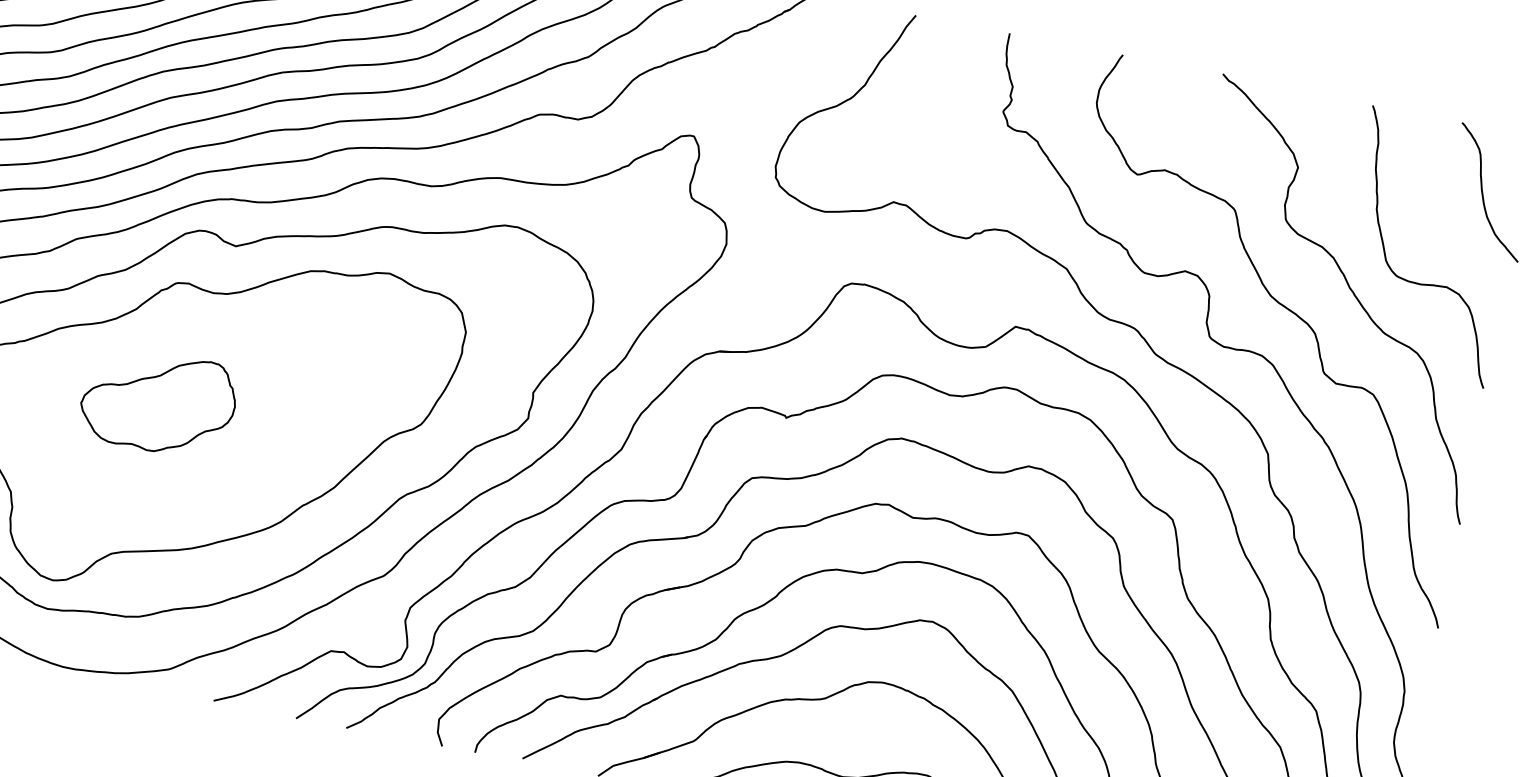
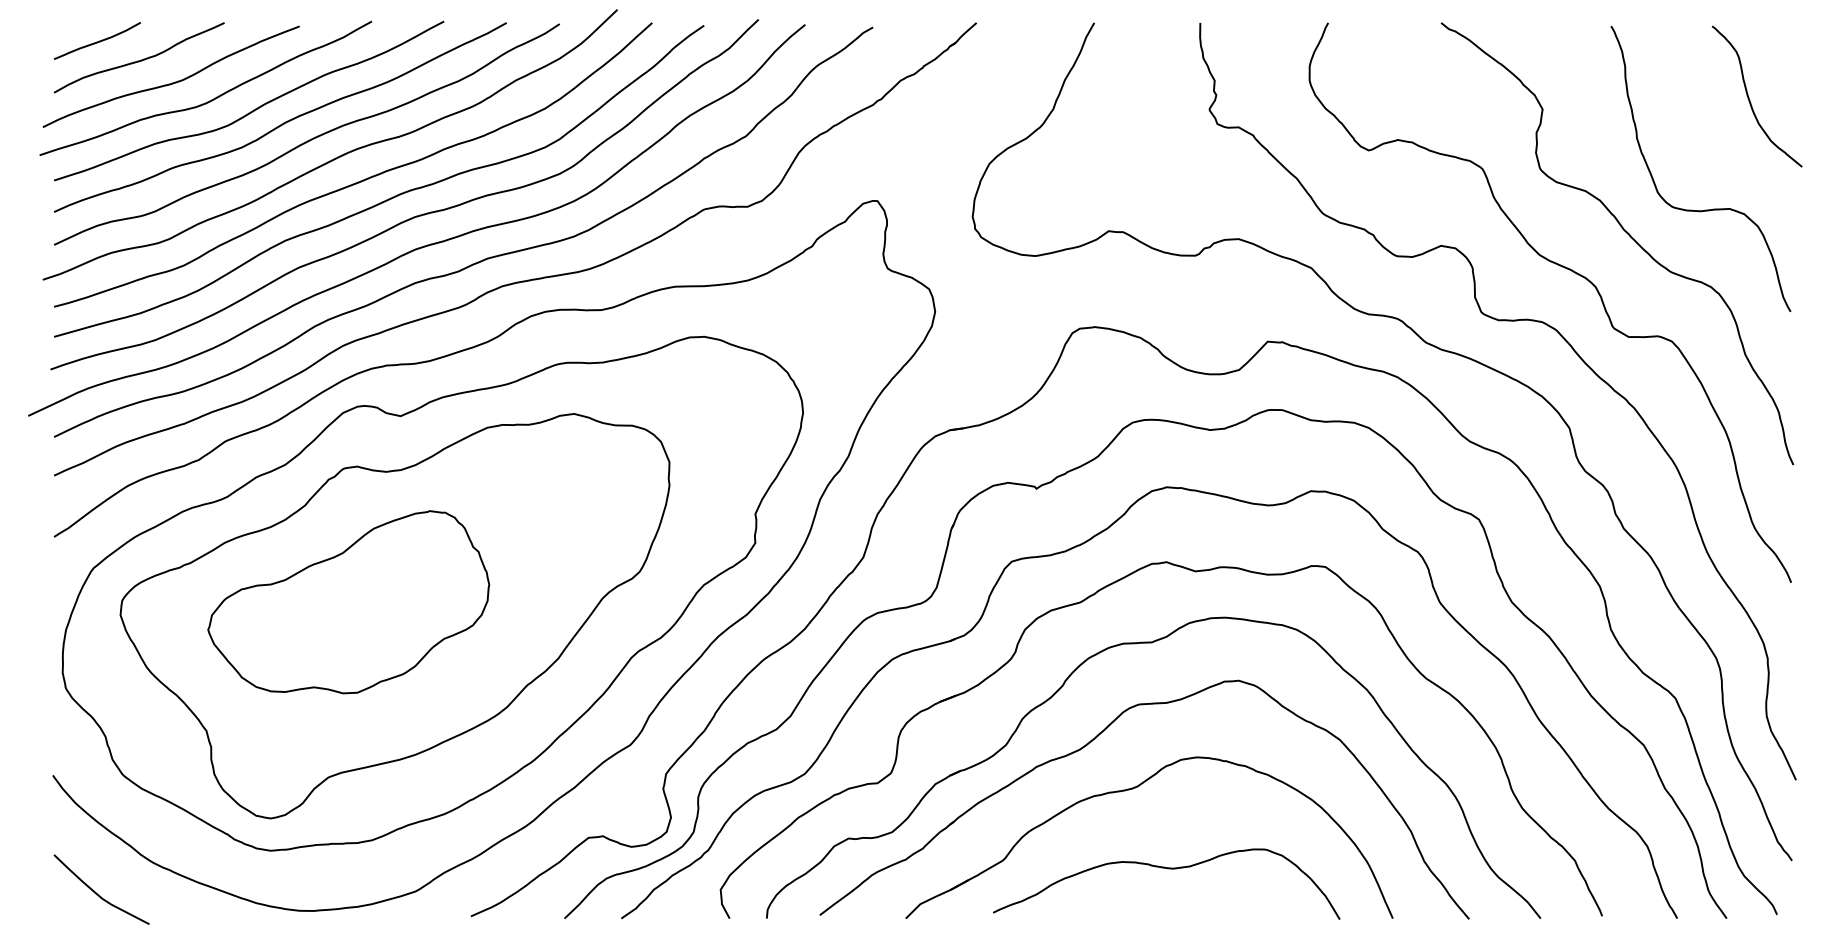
part: (158, 402) -> (348, 602), size x1.67

